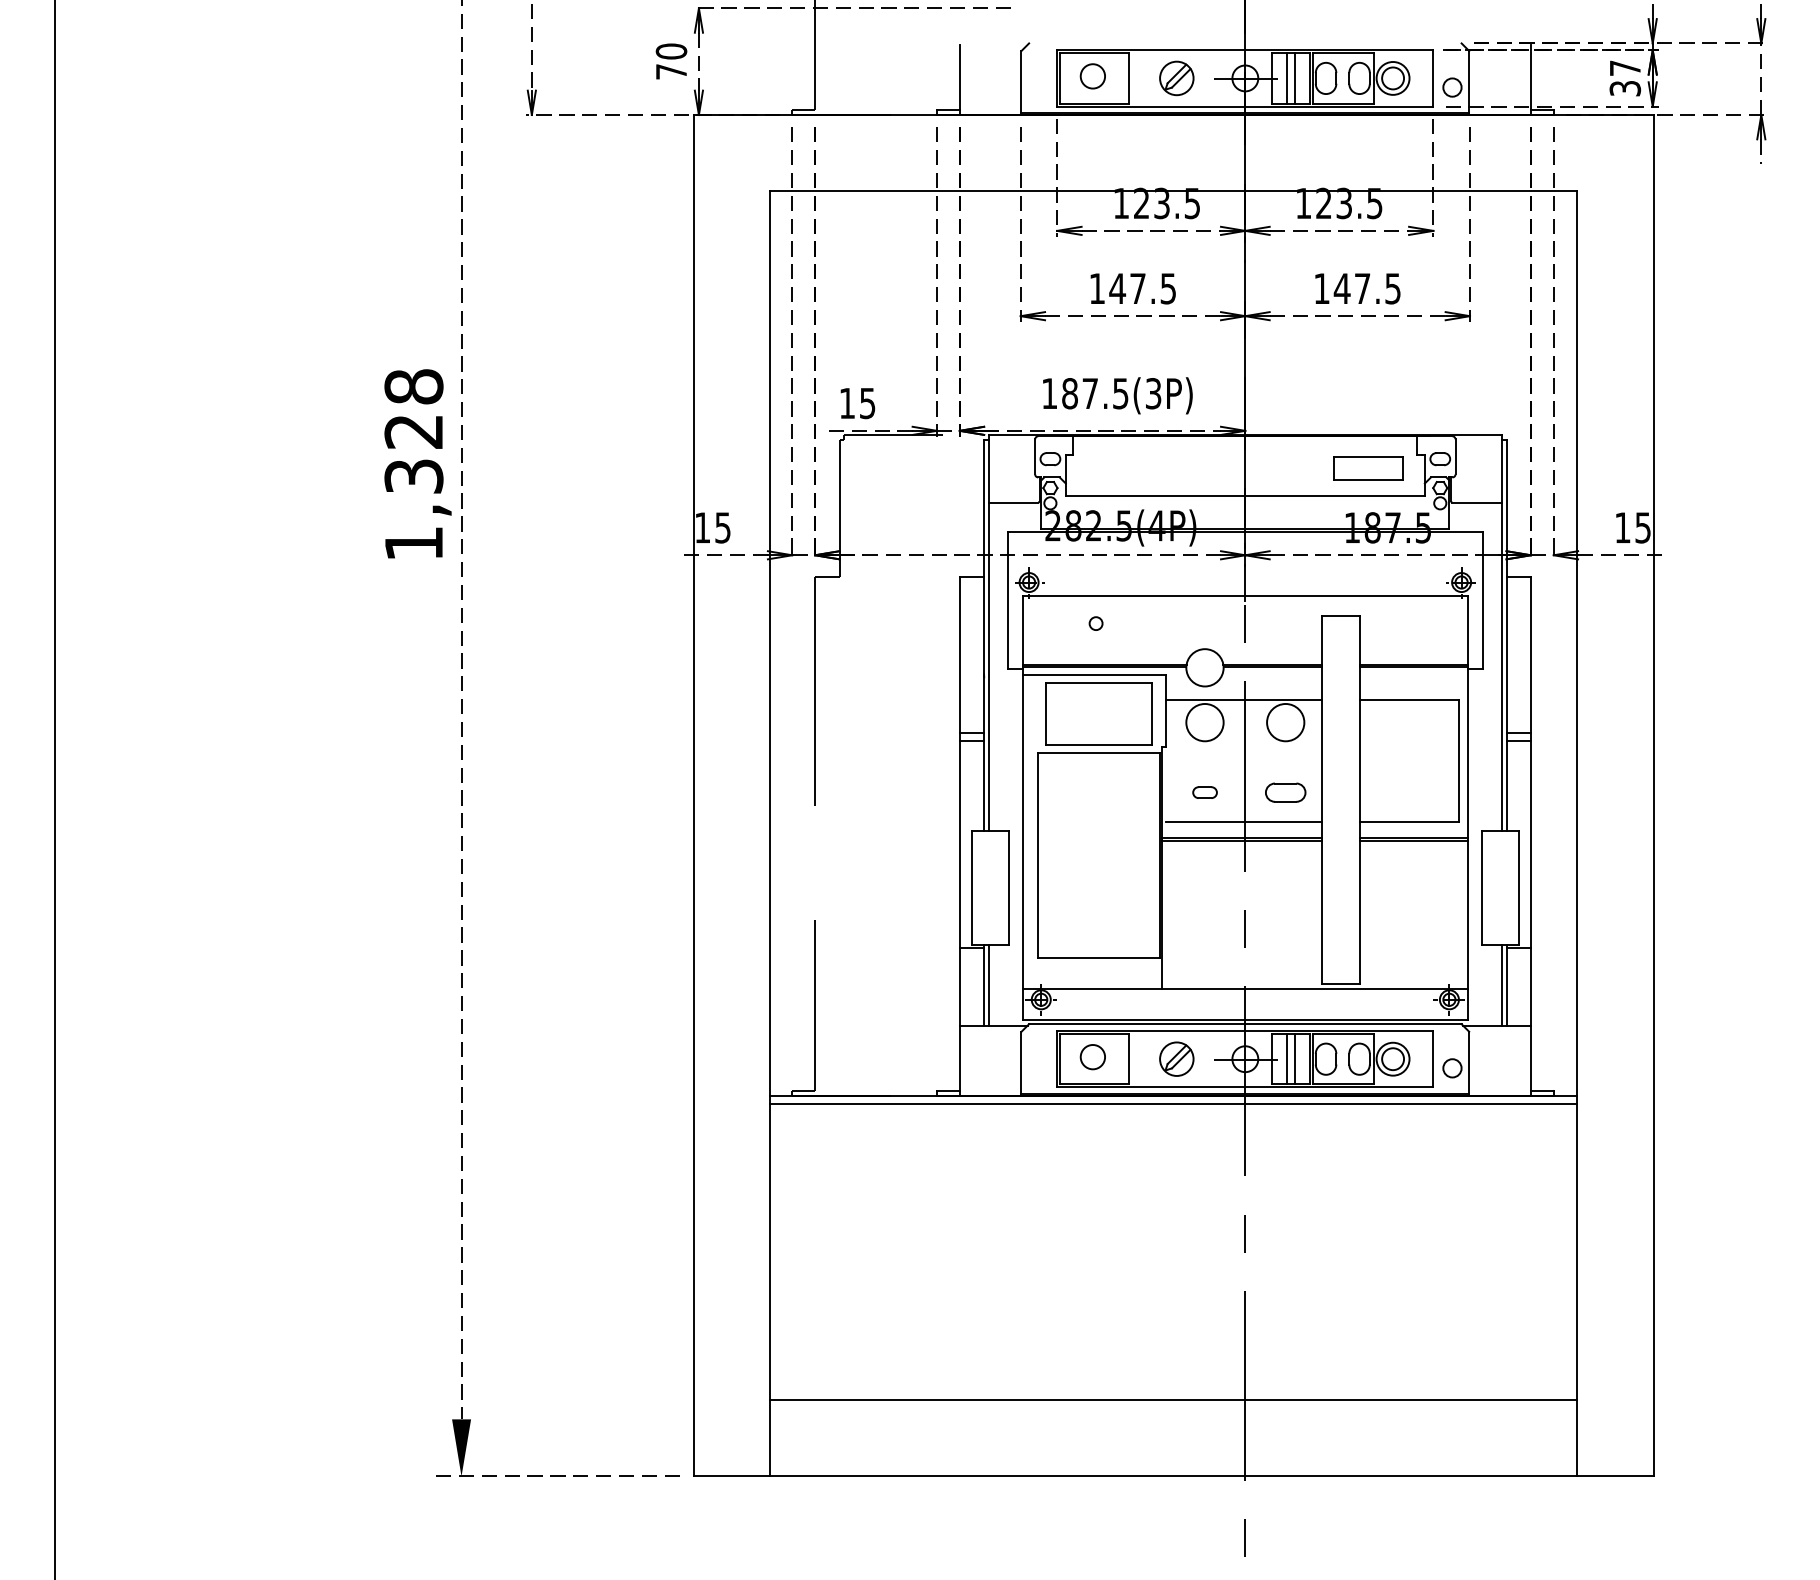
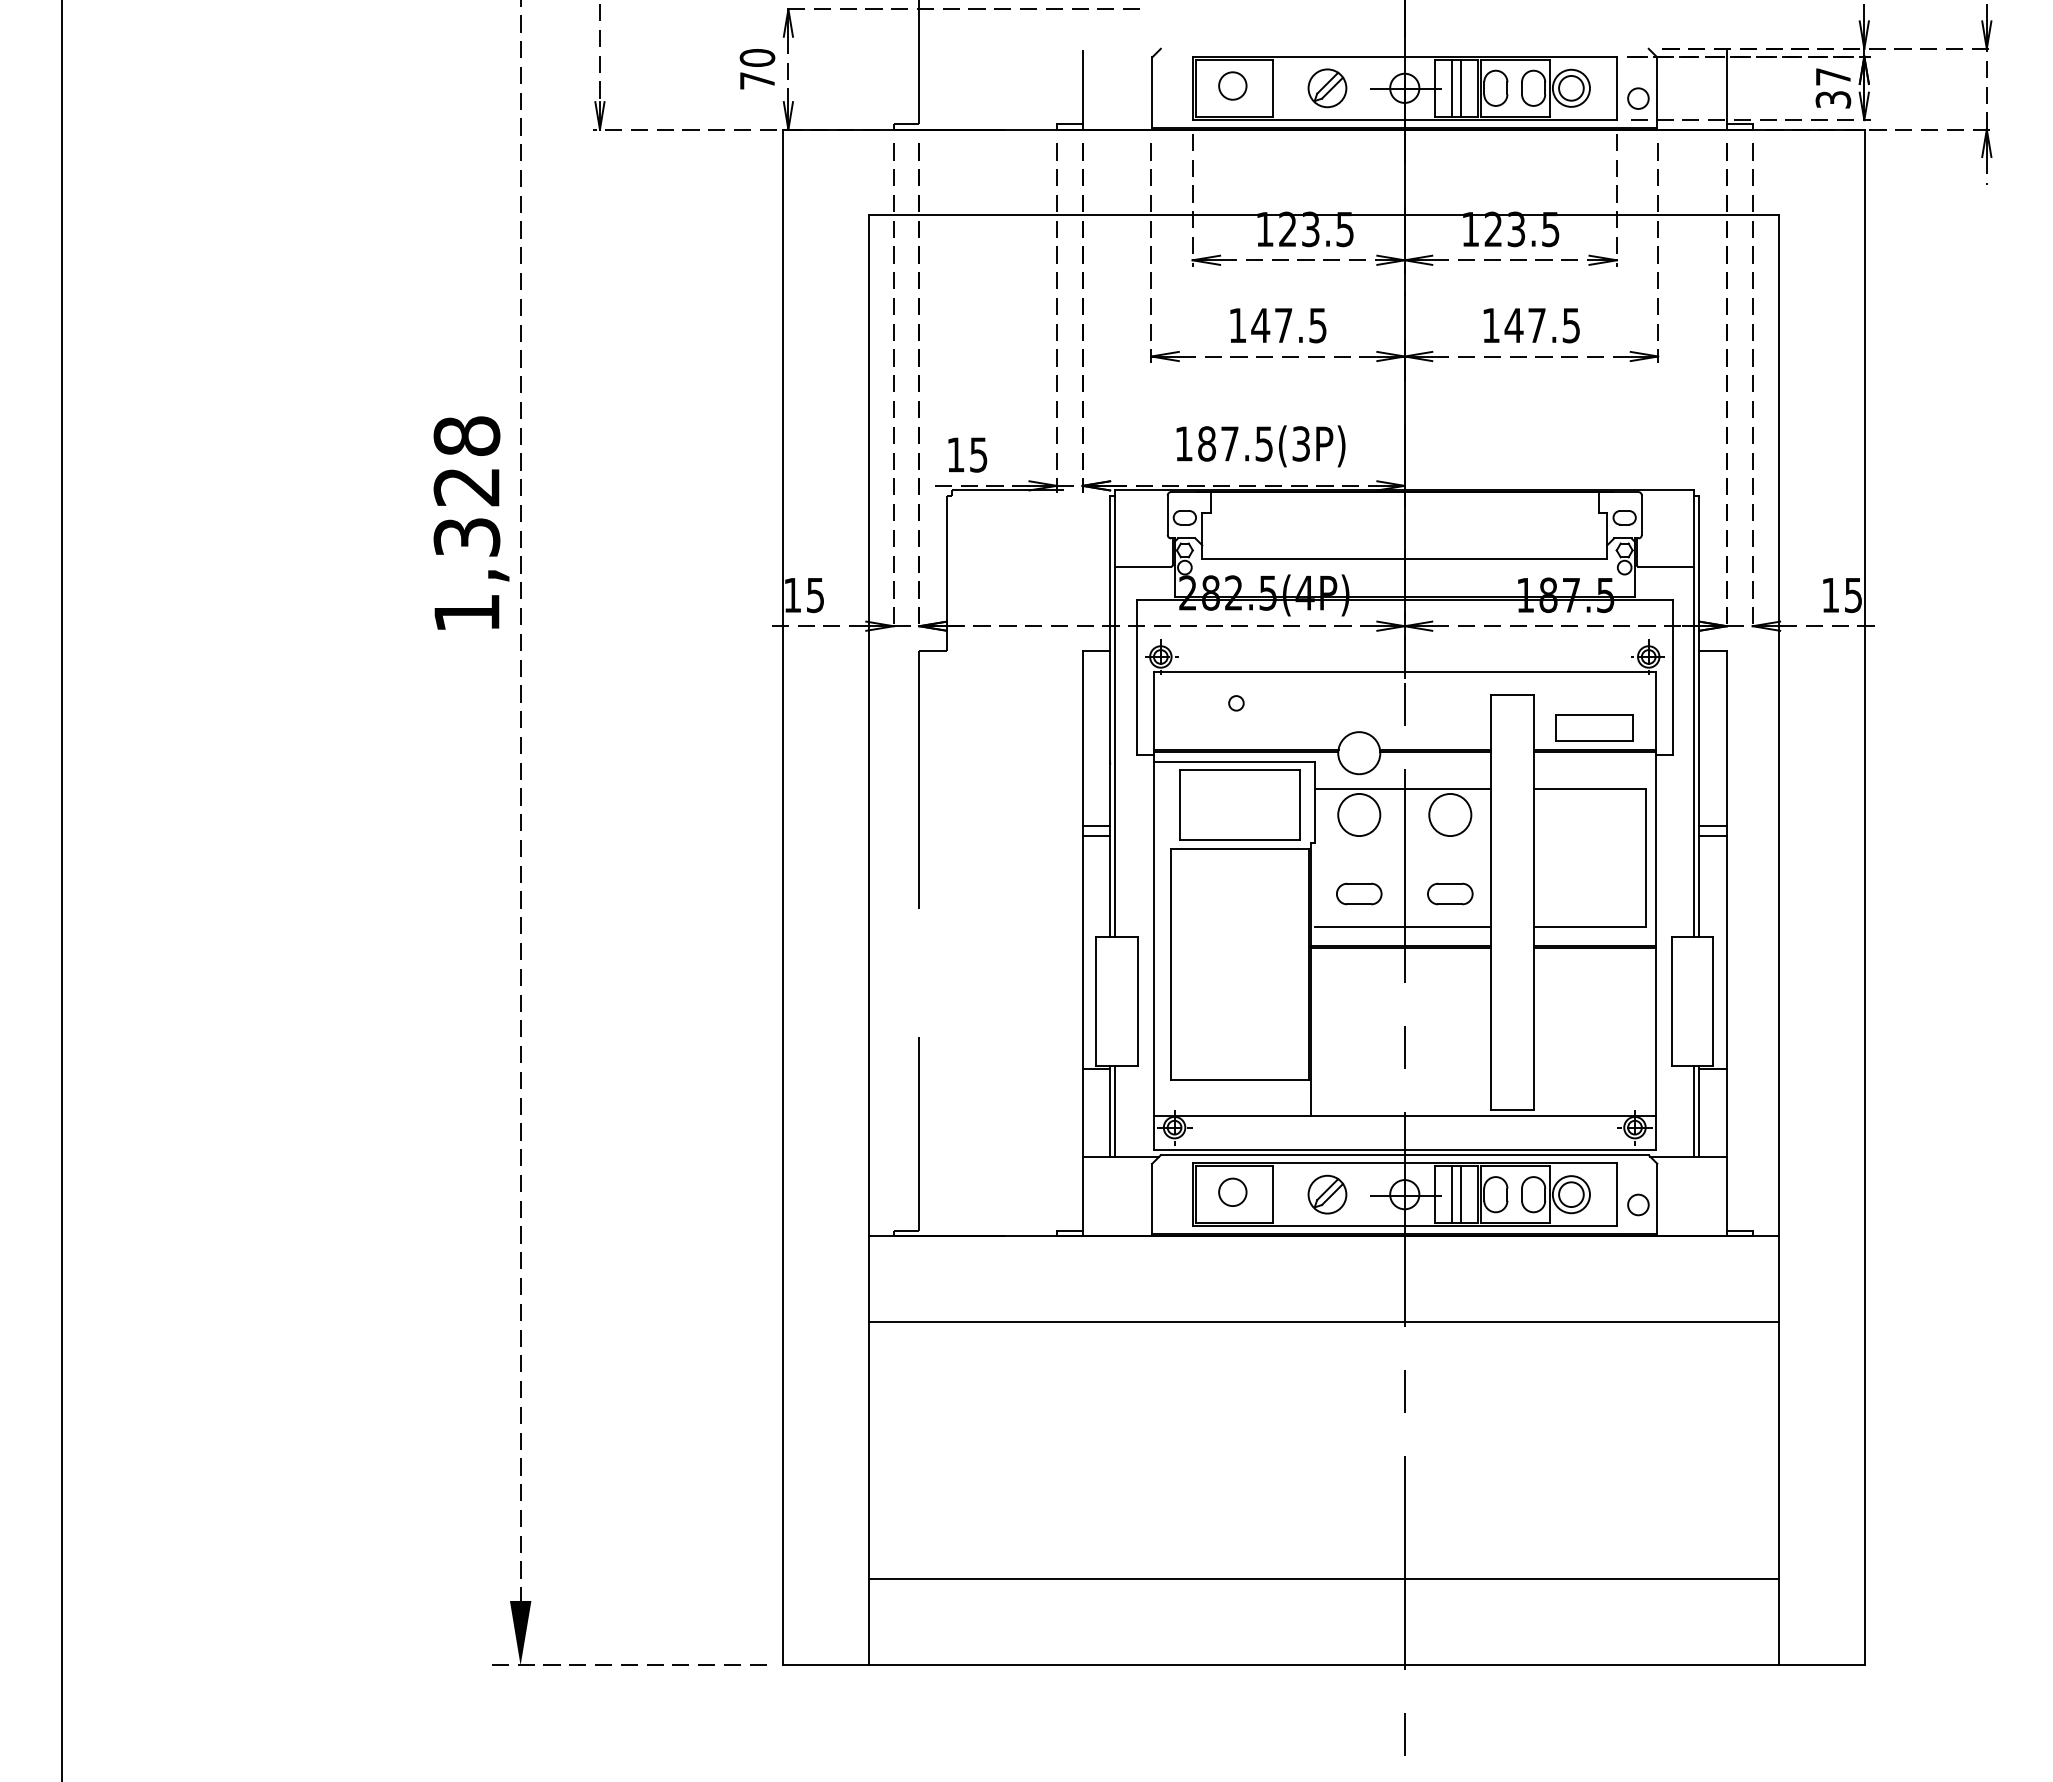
part: (1368, 467) -> (1594, 727), moved
part: (1205, 792) -> (1359, 893), size x1.67
line: (1173, 1103) -> (1323, 1321), moved

